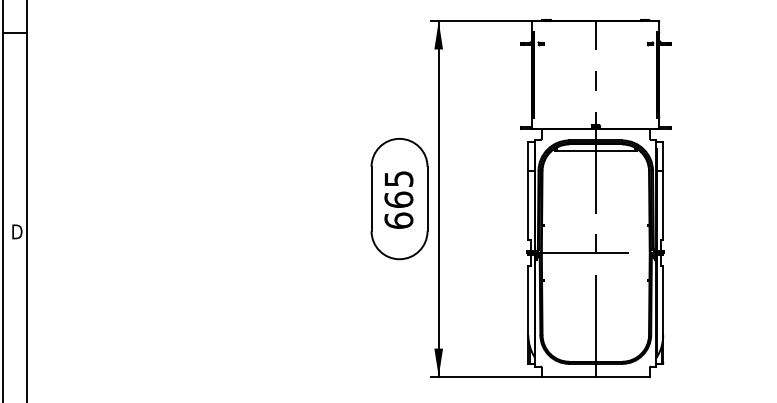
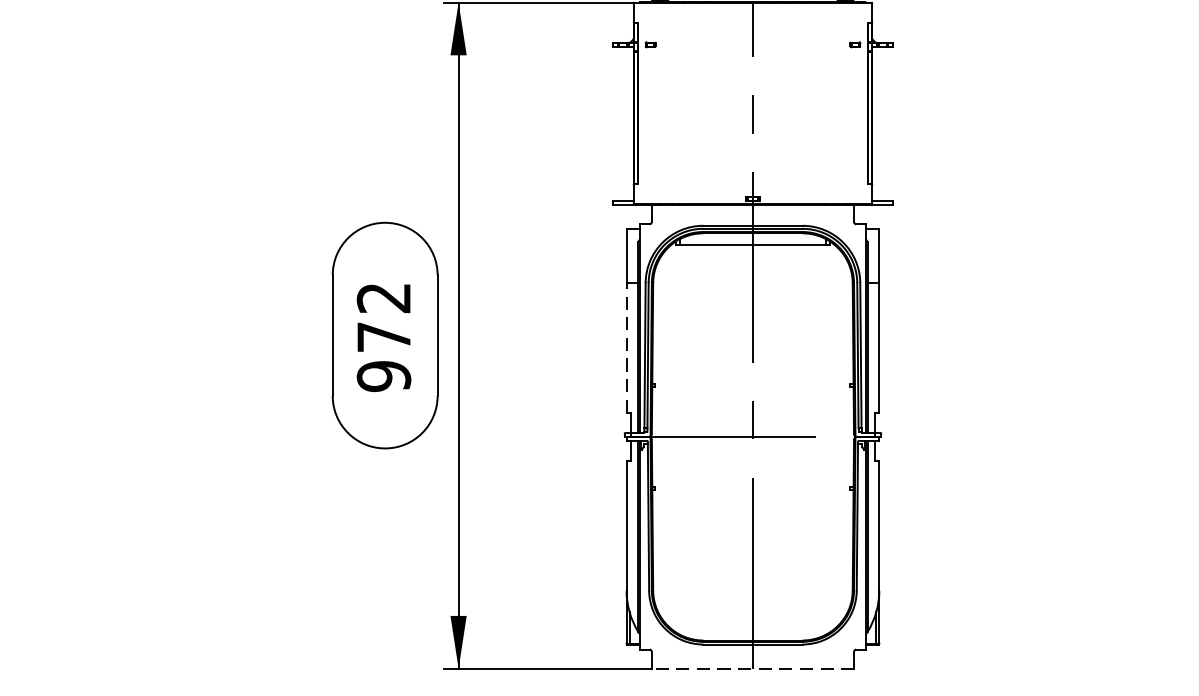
text: (398, 200) -> (383, 338), 665 -> 972
line: (528, 205) -> (626, 347), solid -> dashed
line: (595, 376) -> (752, 668), solid -> dashed

